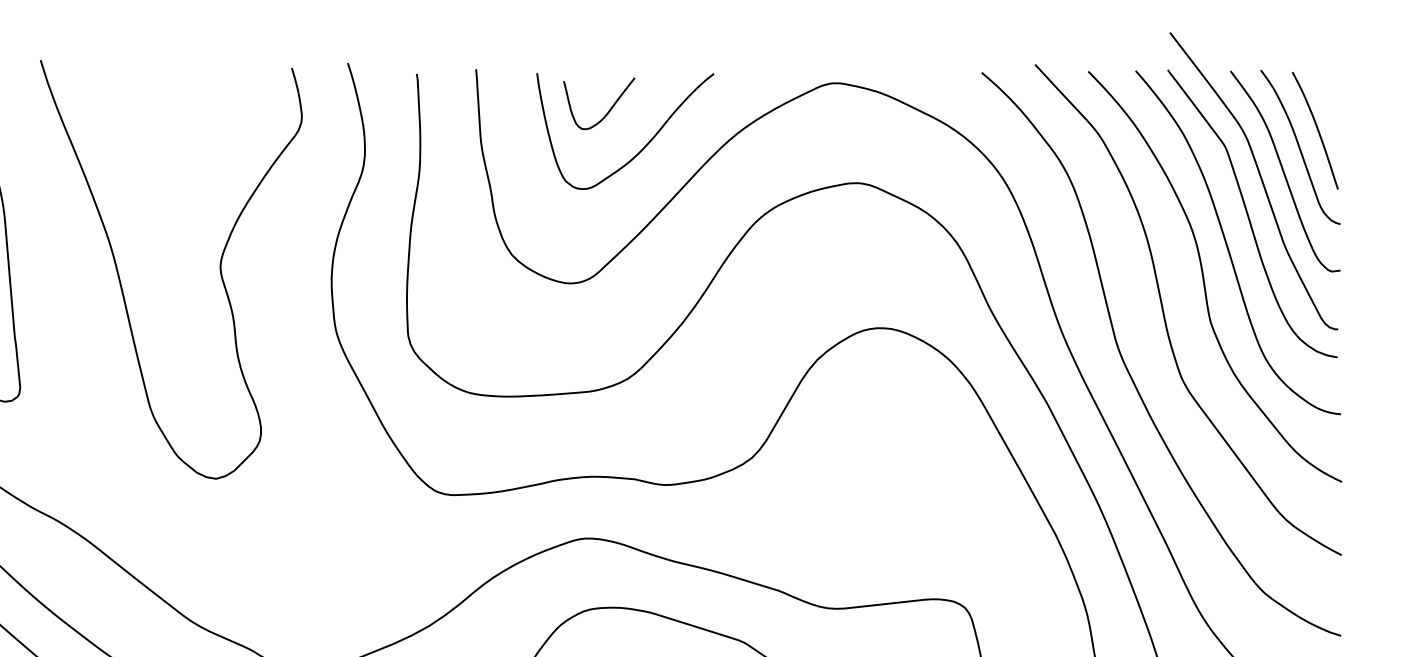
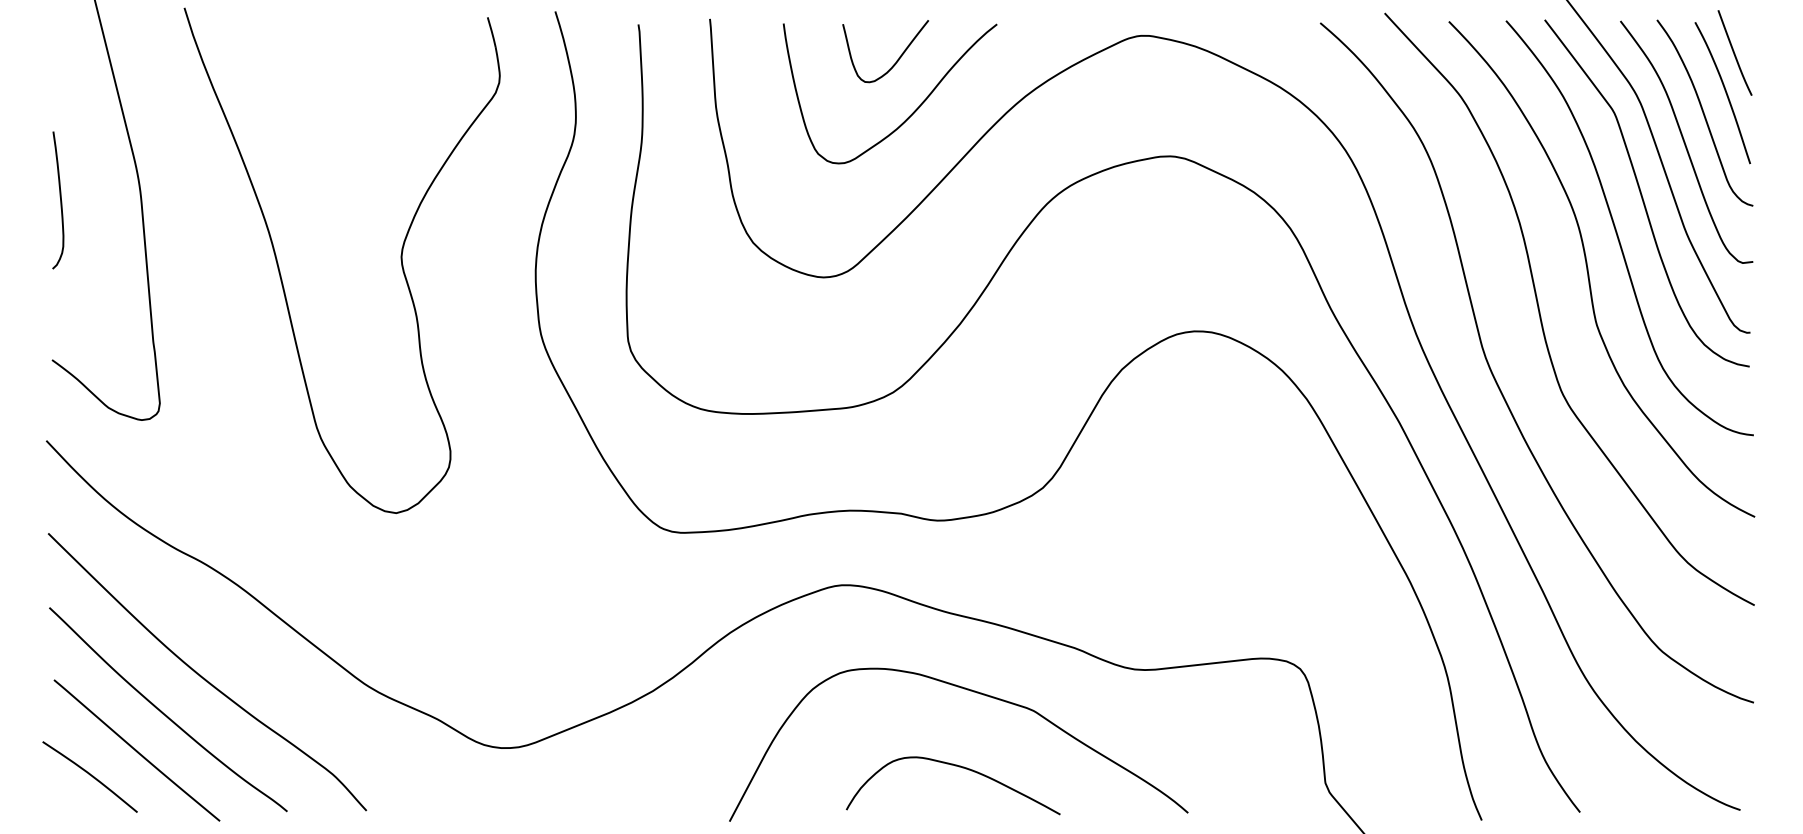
curve: (1324, 97) -> (1734, 52), added
curve: (608, 111) -> (896, 60), moved

